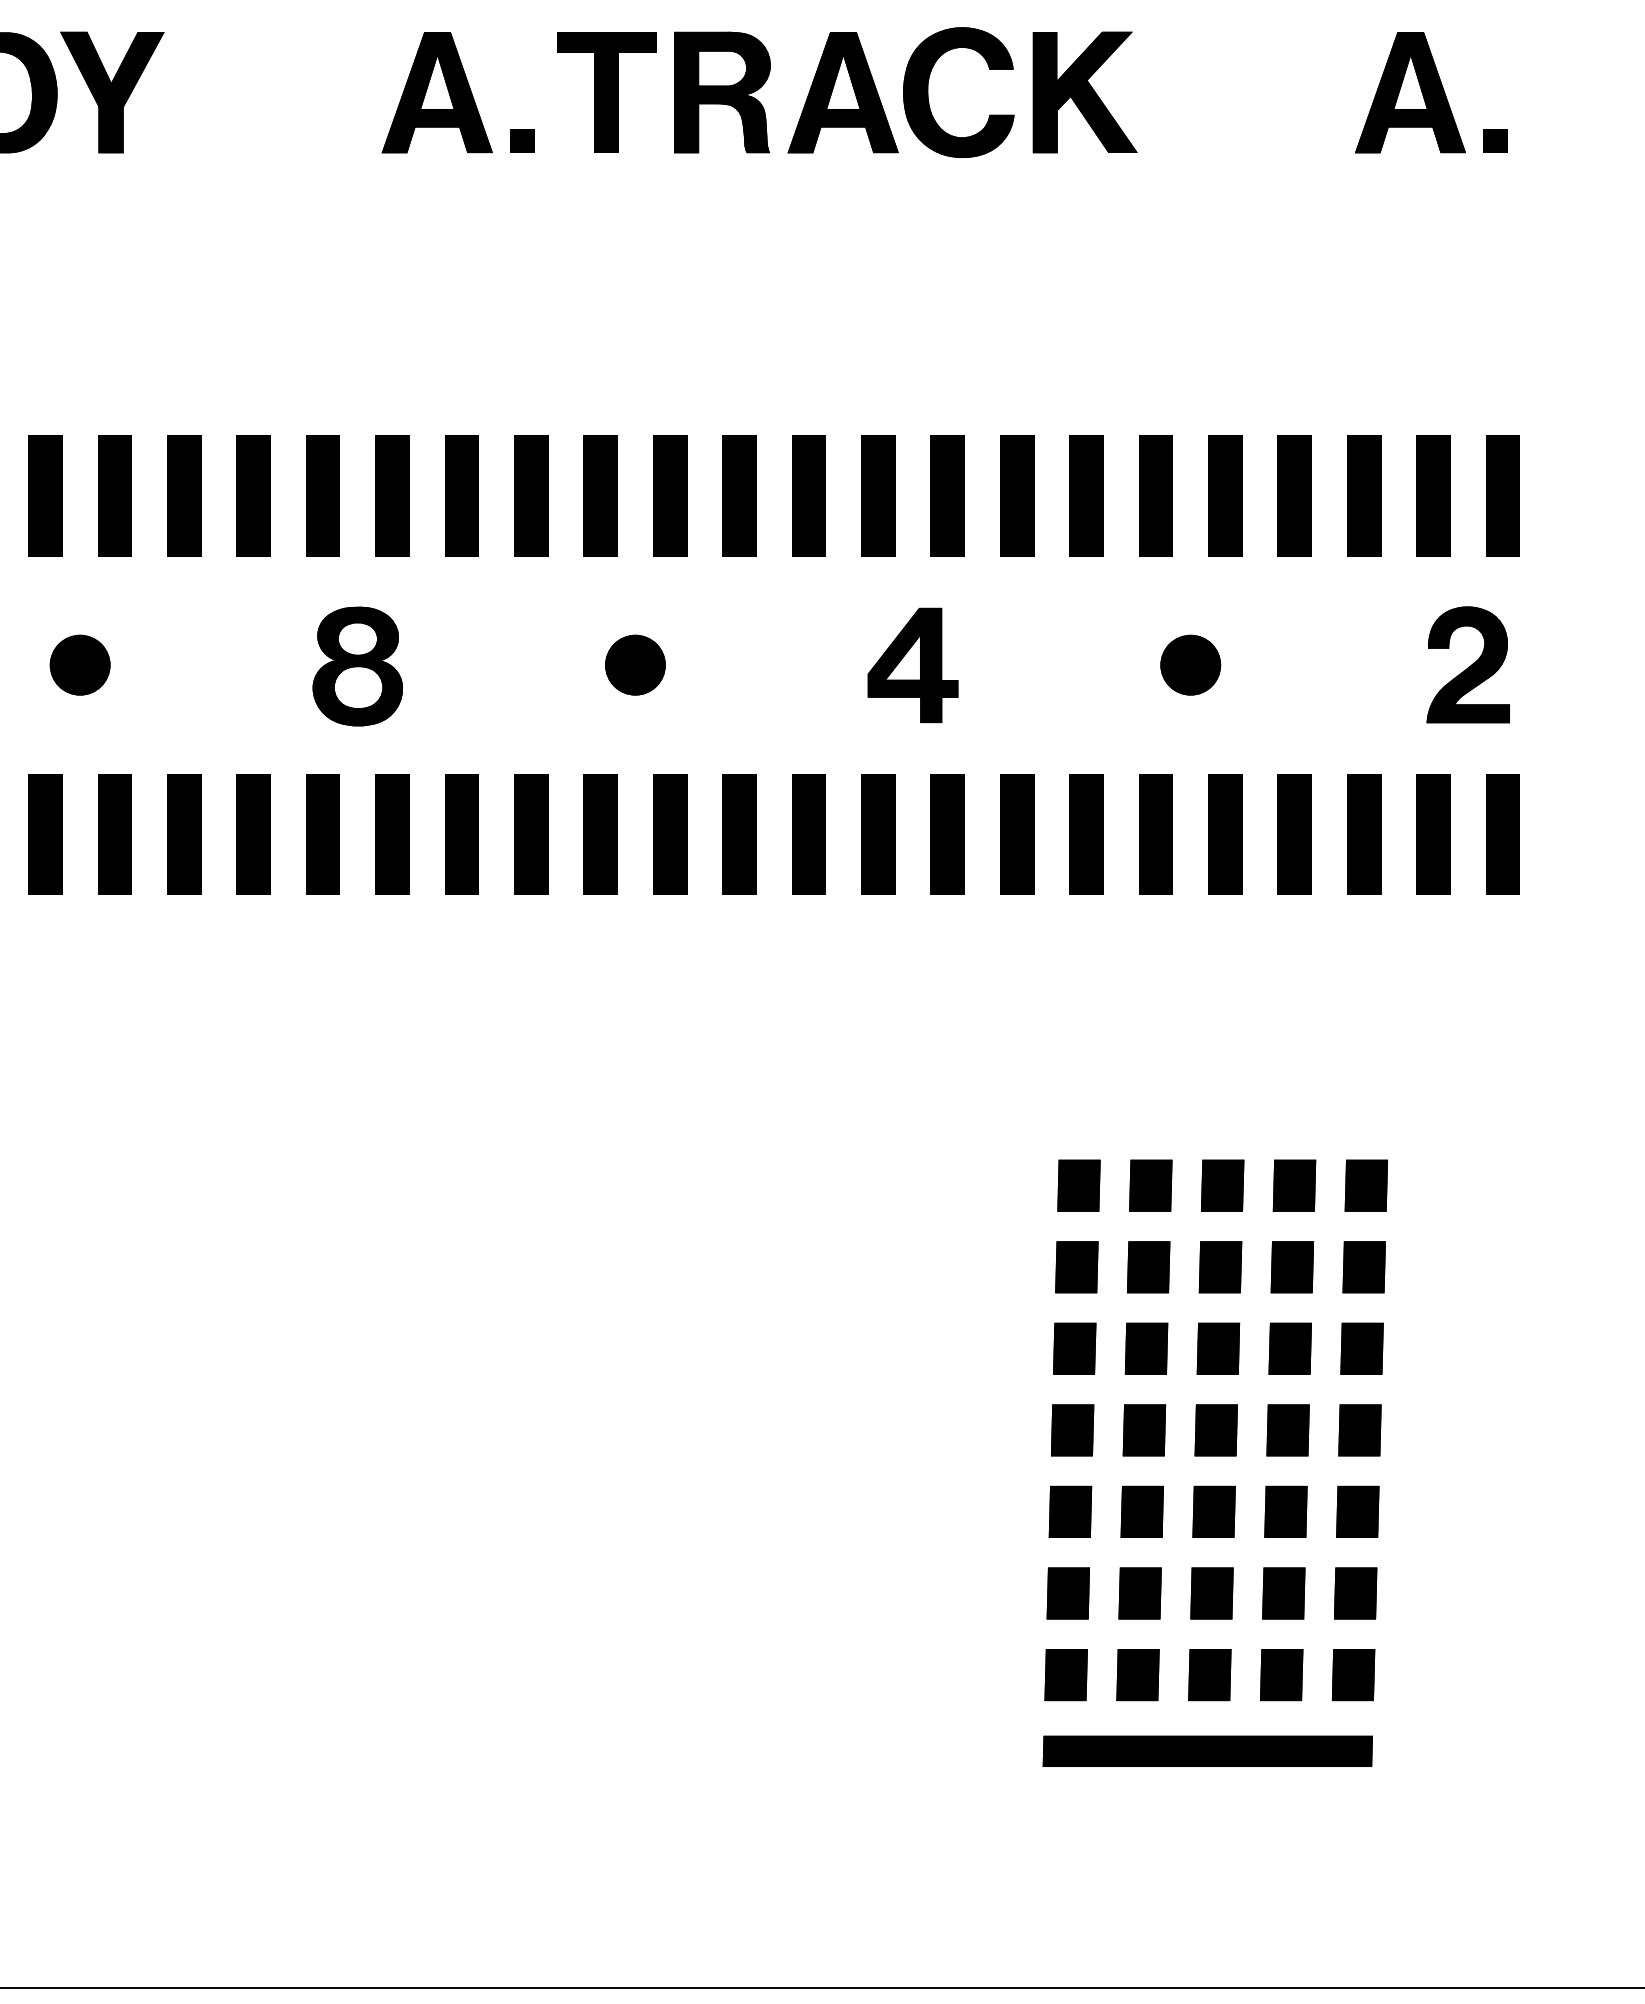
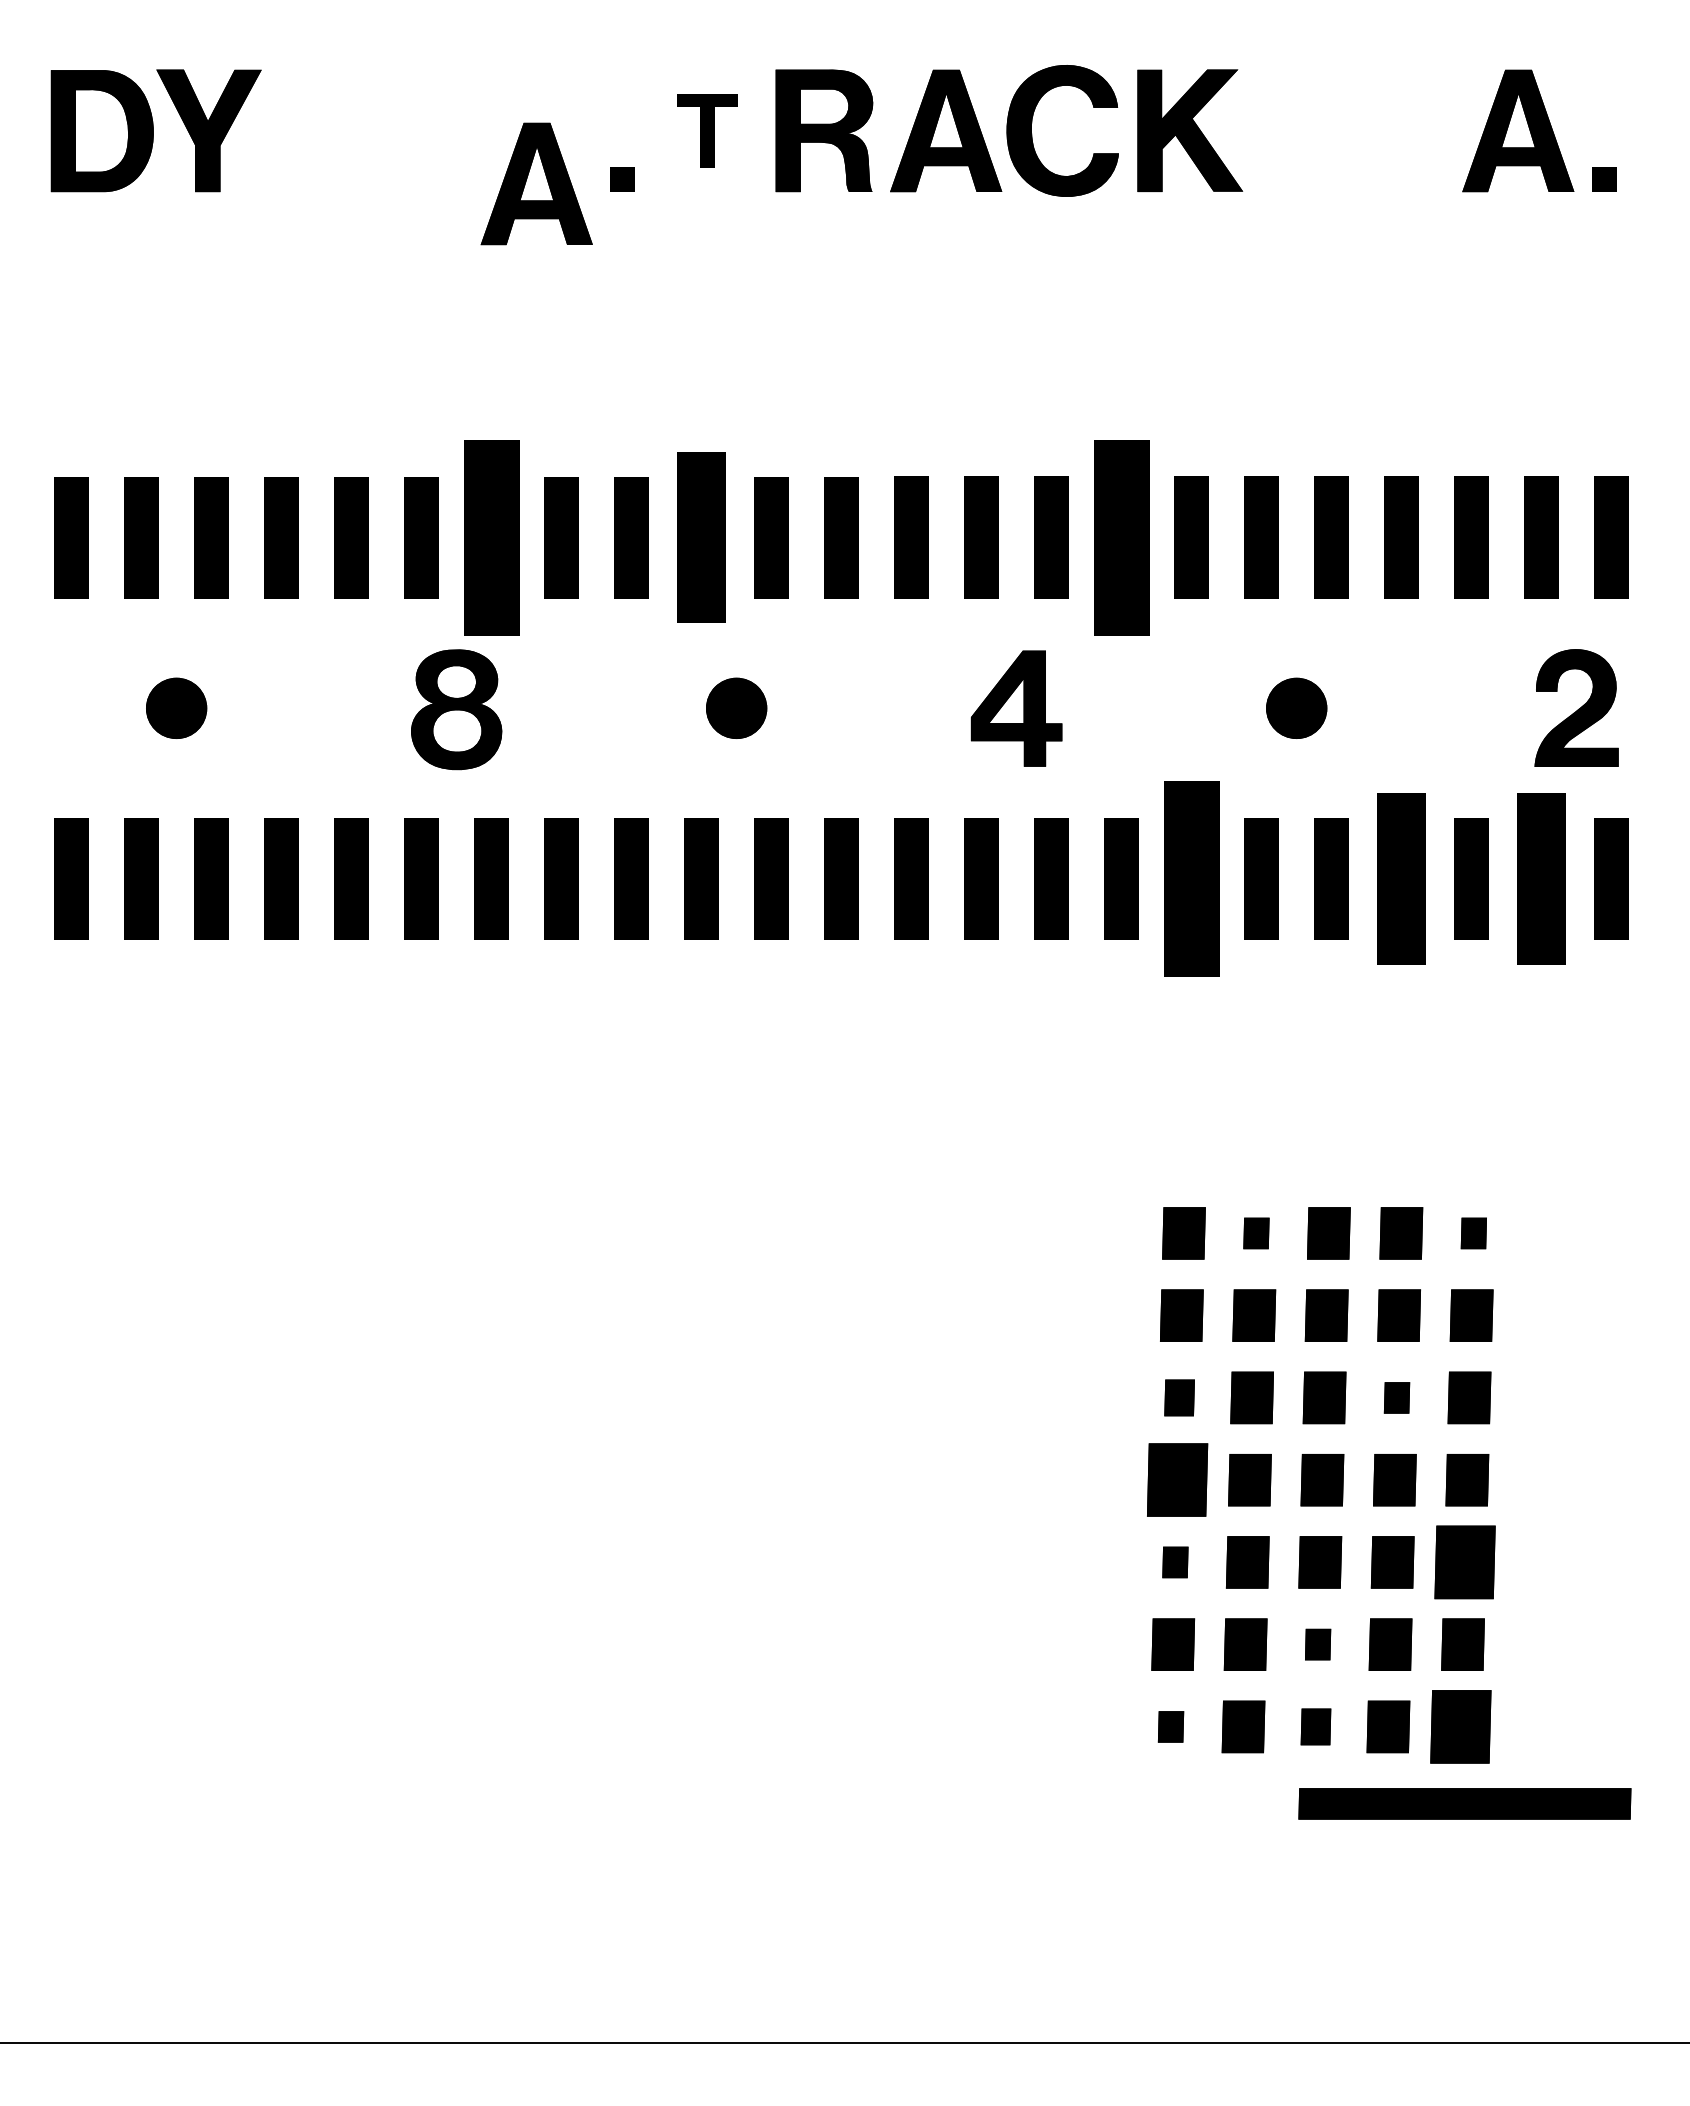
part: (437, 92) -> (536, 183), moved
part: (606, 92) -> (707, 130), size x0.6
part: (392, 495) -> (491, 537), size x1.6
part: (600, 495) -> (701, 537), size x1.4
part: (1017, 495) -> (1121, 537), size x1.6
part: (1086, 833) -> (1191, 878), size x1.6
part: (1294, 833) -> (1401, 878), size x1.4
part: (1433, 833) -> (1541, 878), size x1.4
part: (1150, 1185) -> (1256, 1233), size x0.6
part: (1366, 1185) -> (1473, 1233), size x0.6
part: (1074, 1348) -> (1179, 1397), size x0.7
part: (1289, 1348) -> (1396, 1397), size x0.6
part: (1072, 1430) -> (1177, 1480), size x1.4
part: (1070, 1512) -> (1175, 1562), size x0.6
part: (1358, 1512) -> (1465, 1562), size x1.4
part: (1211, 1593) -> (1317, 1644), size x0.6
part: (1065, 1674) -> (1170, 1726), size x0.6
part: (1209, 1674) -> (1315, 1726), size x0.7
part: (1353, 1674) -> (1460, 1726), size x1.4
part: (1207, 1750) -> (1464, 1803), moved

